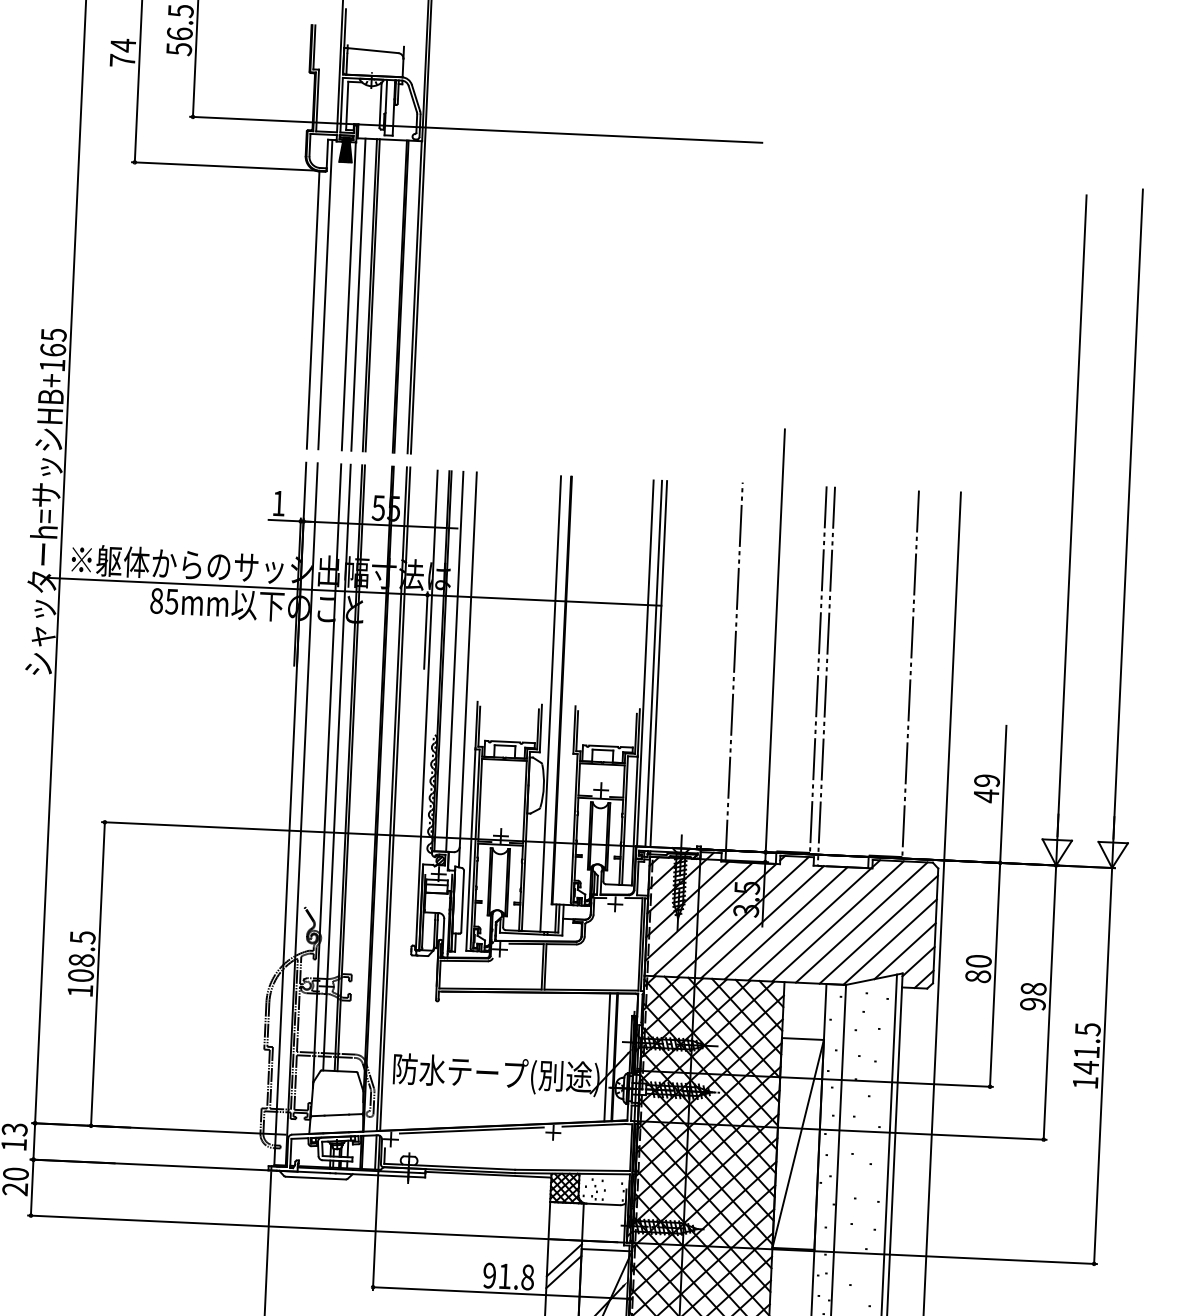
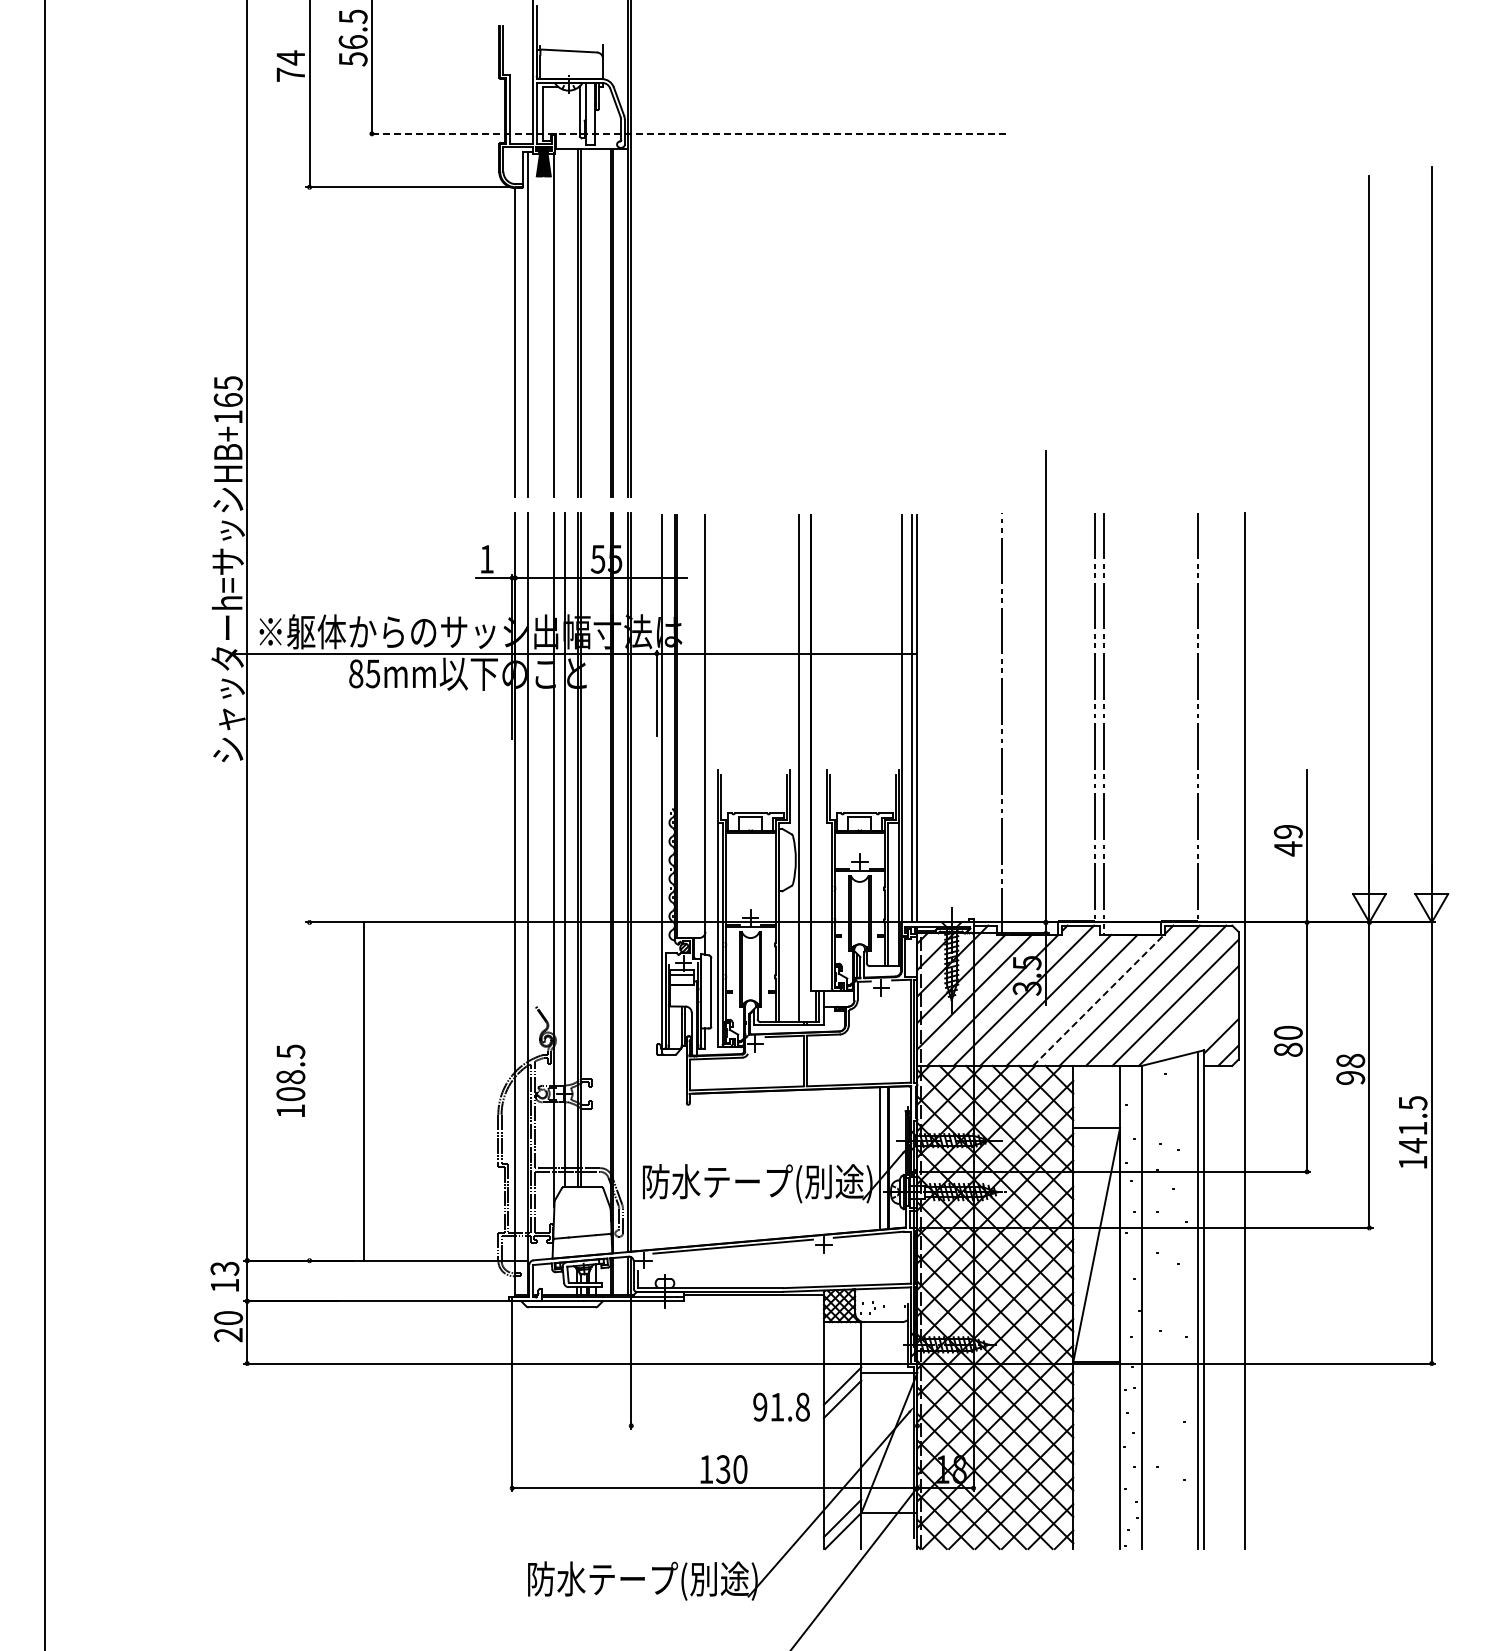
line: (476, 129) -> (687, 133), solid -> dashed
line: (358, 294) -> (564, 322), removed
line: (454, 661) -> (690, 726), removed
line: (809, 924) -> (1098, 1000), solid -> dashed
line: (904, 951) -> (1205, 1025), removed
line: (97, 973) -> (363, 1091), moved
line: (501, 1292) -> (774, 1425), removed

